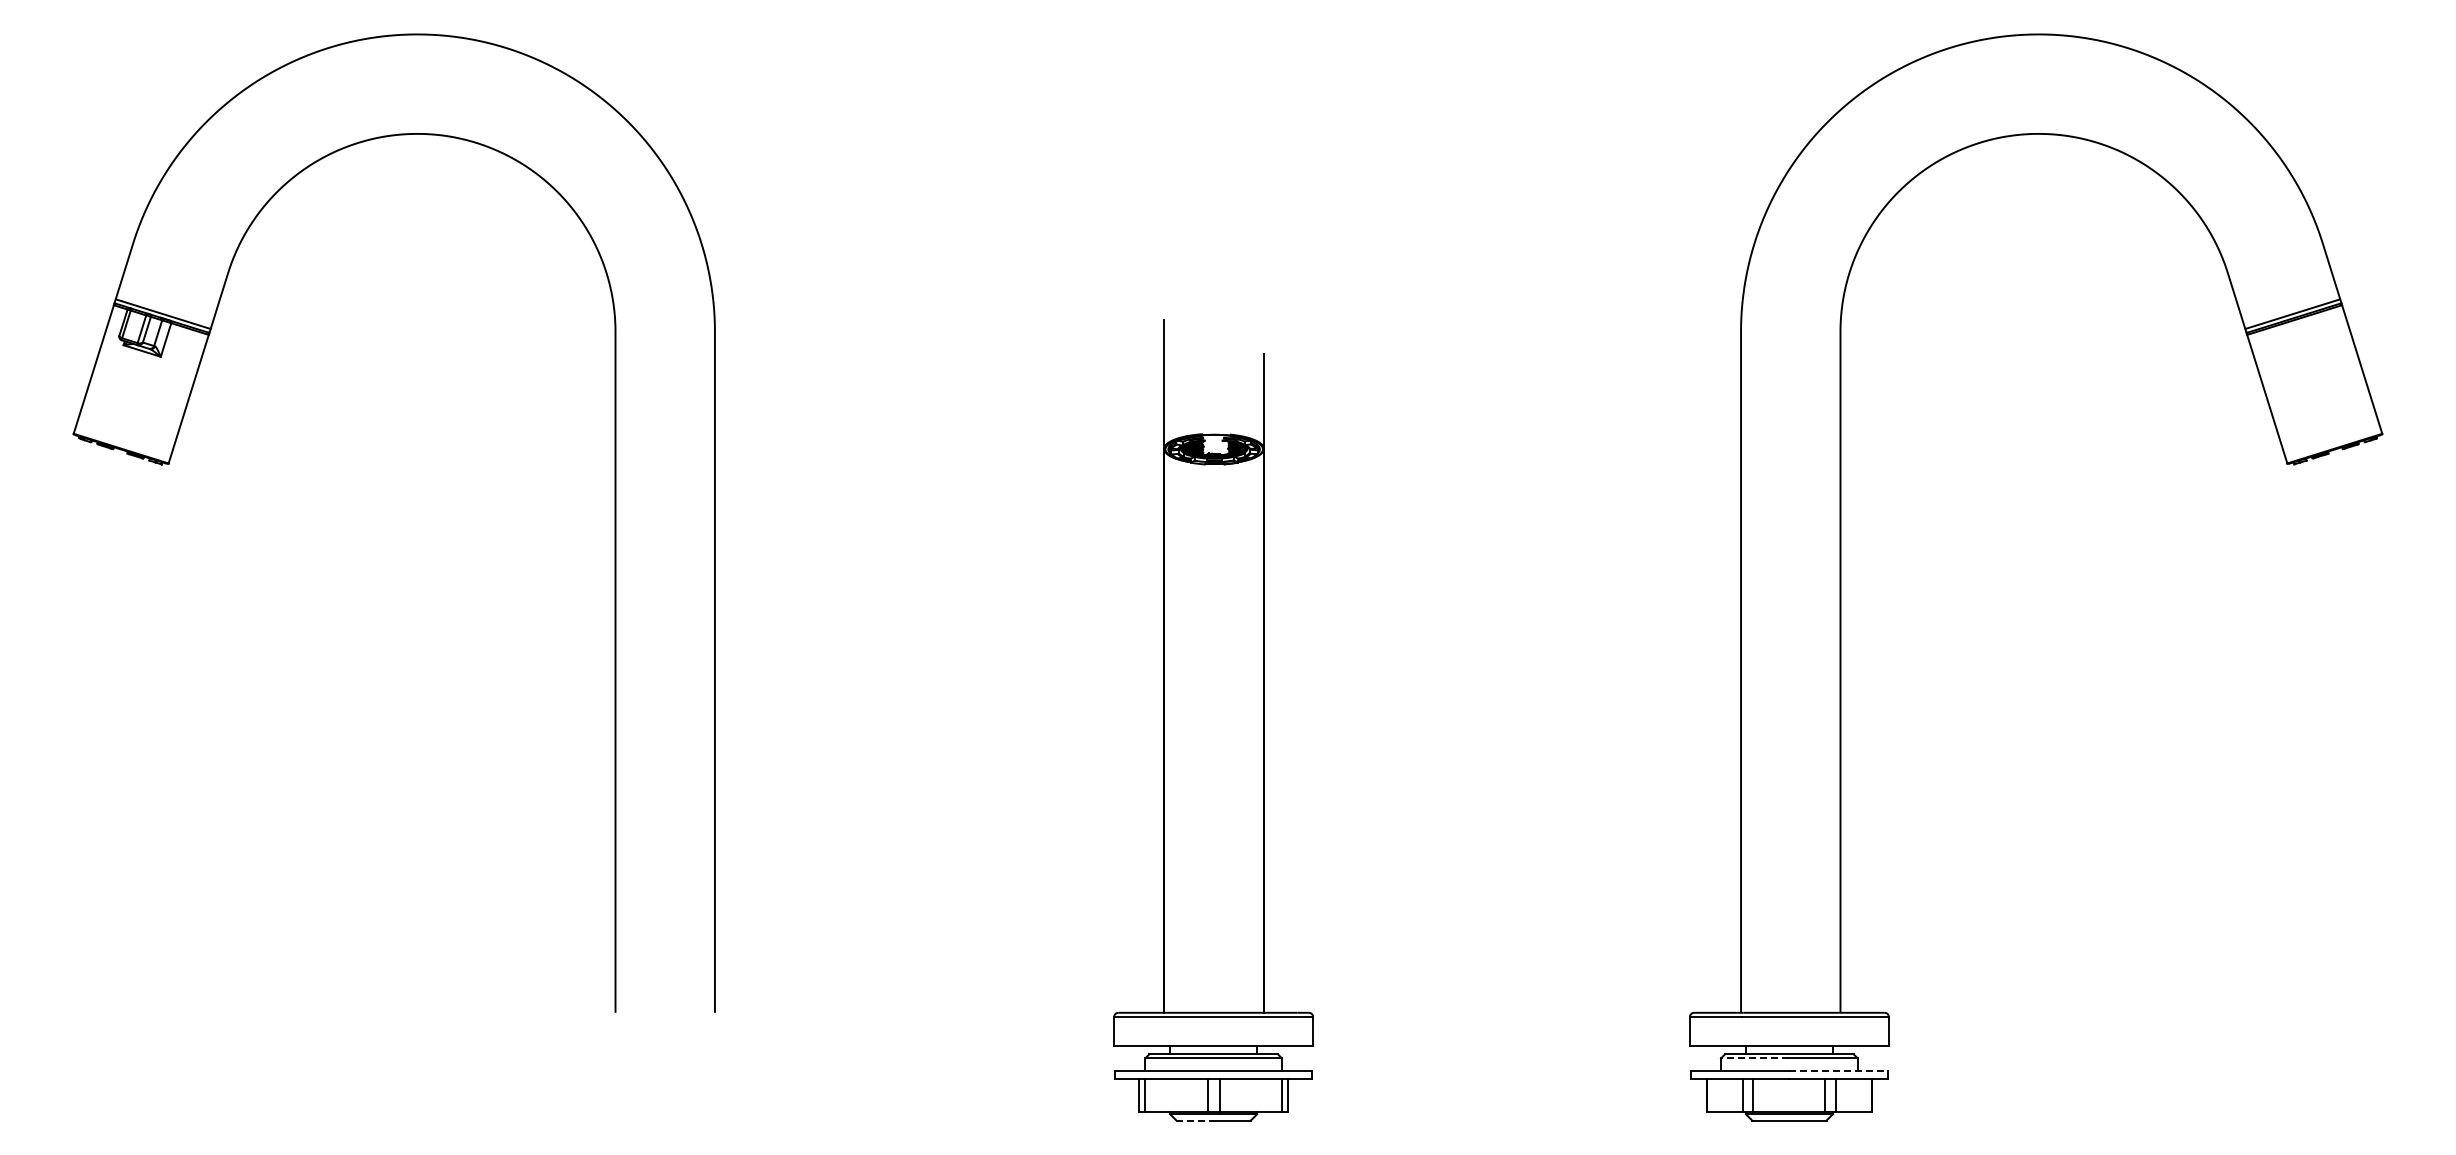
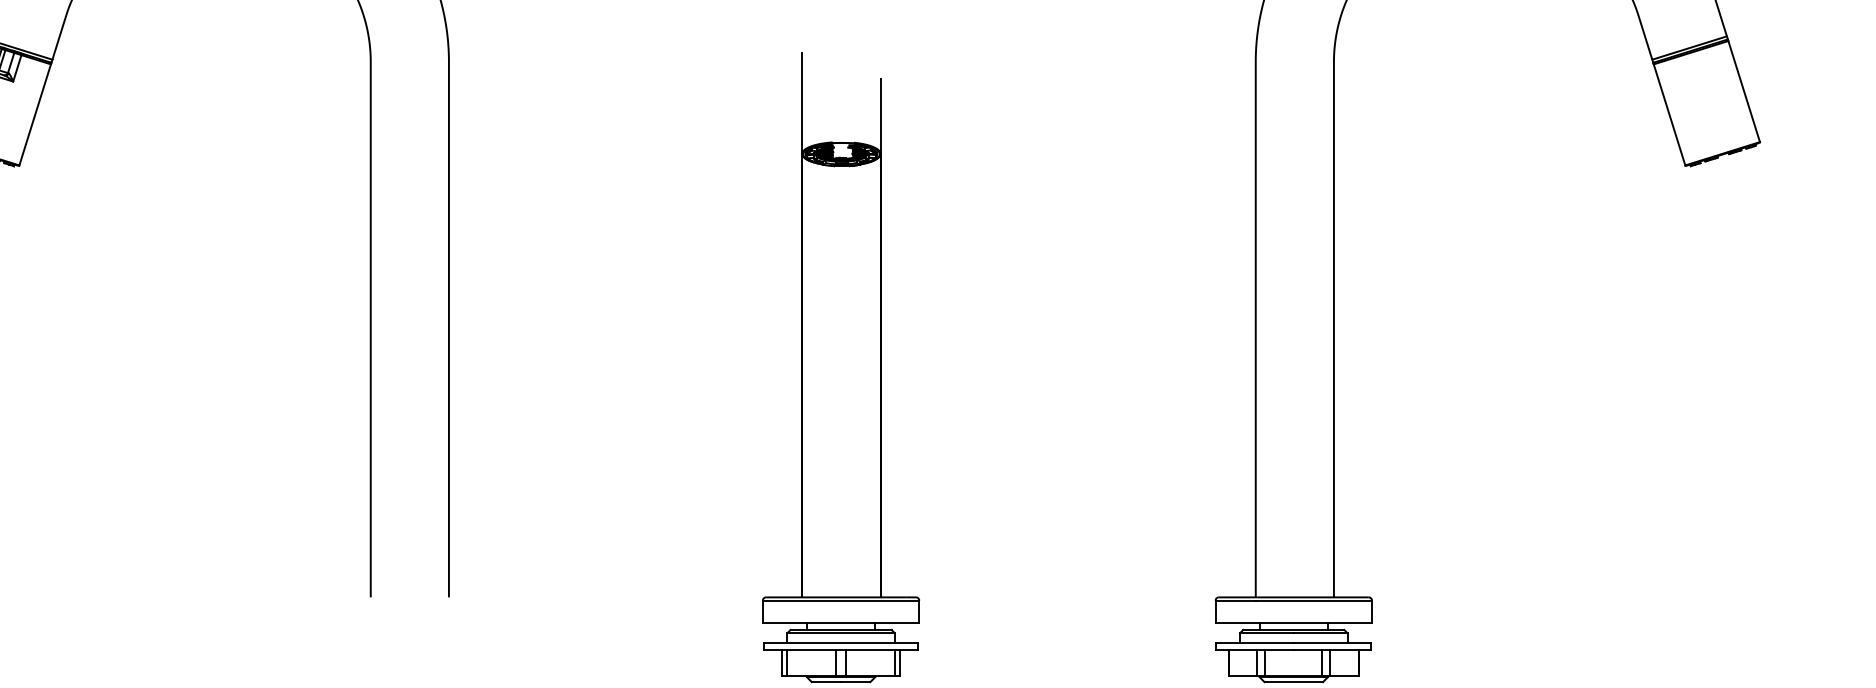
line: (1754, 1058) -> (1266, 633), dashed -> solid
line: (1839, 1070) -> (1333, 642), dashed -> solid
line: (1195, 1120) -> (826, 682), dashed -> solid

